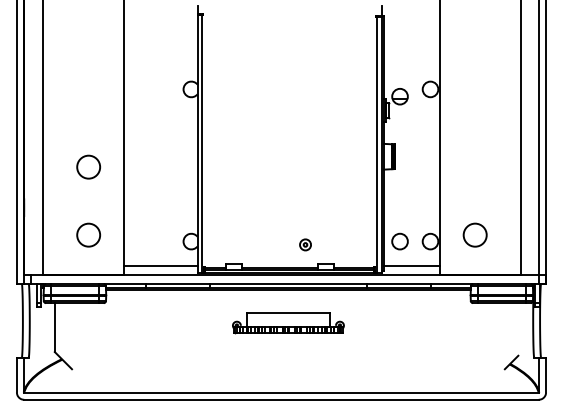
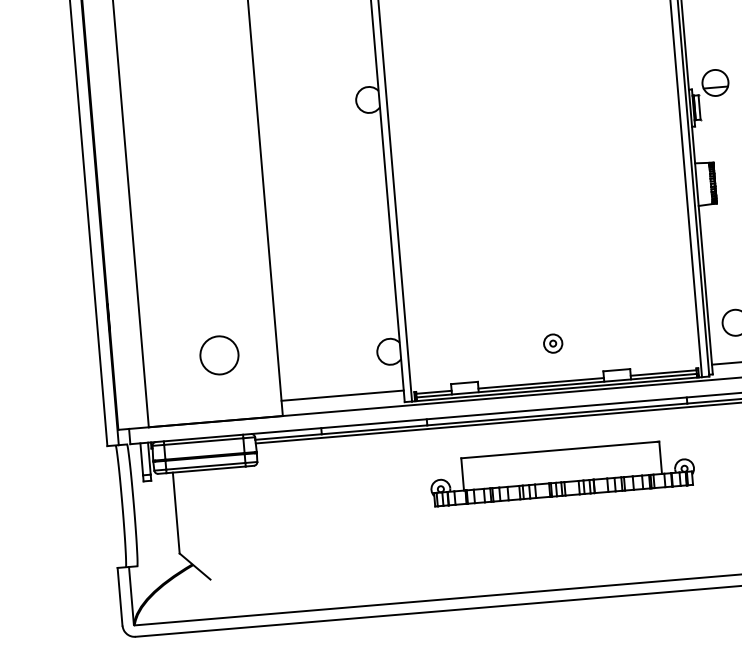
circle: (88, 166) -> (209, 241), removed
part: (305, 244) -> (553, 342), moved
part: (288, 323) -> (562, 473), size x1.43

